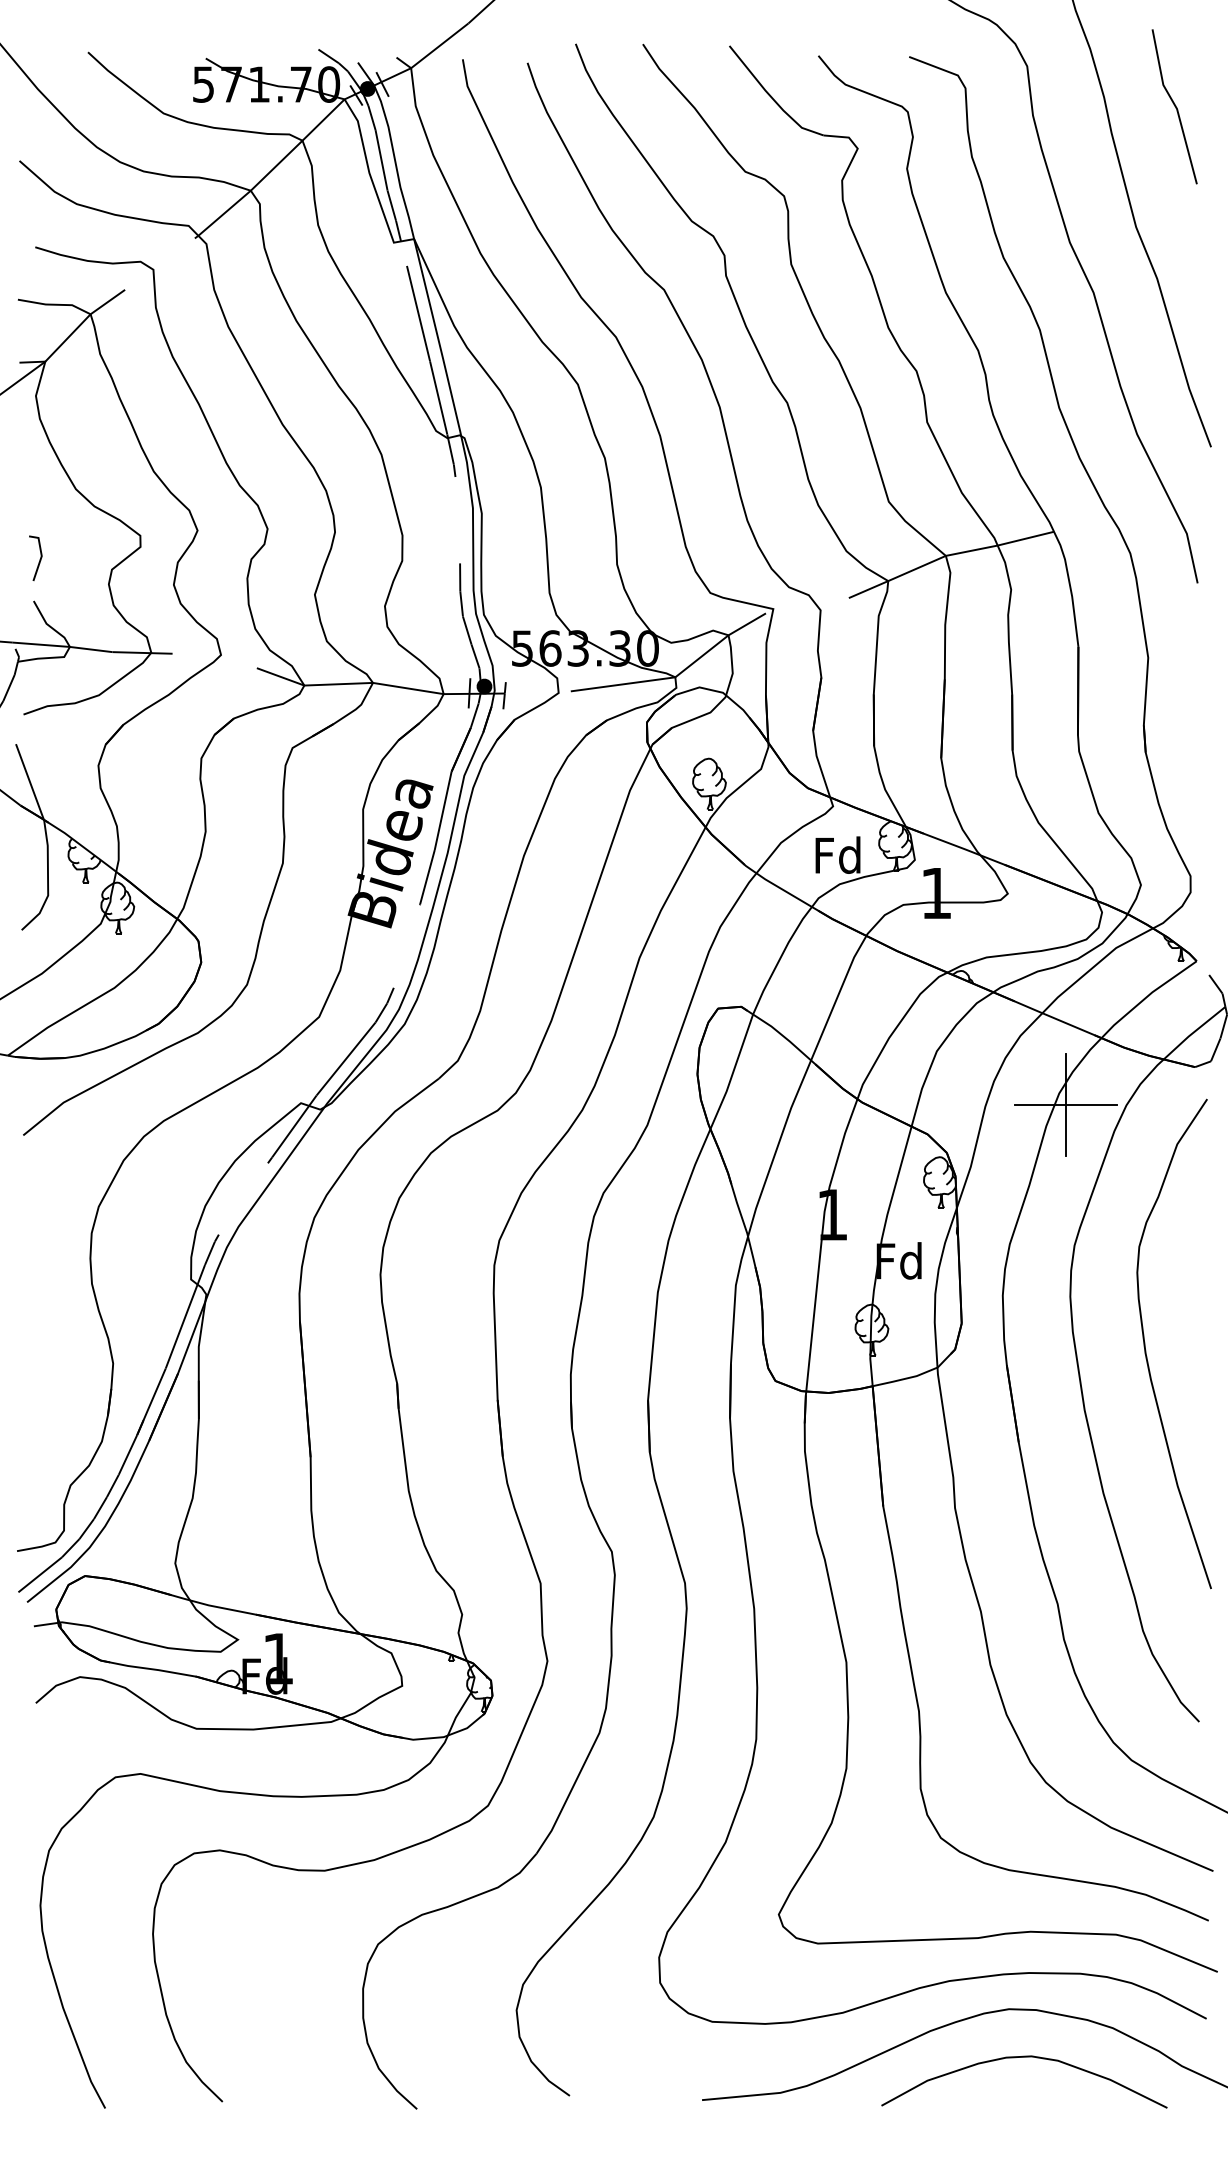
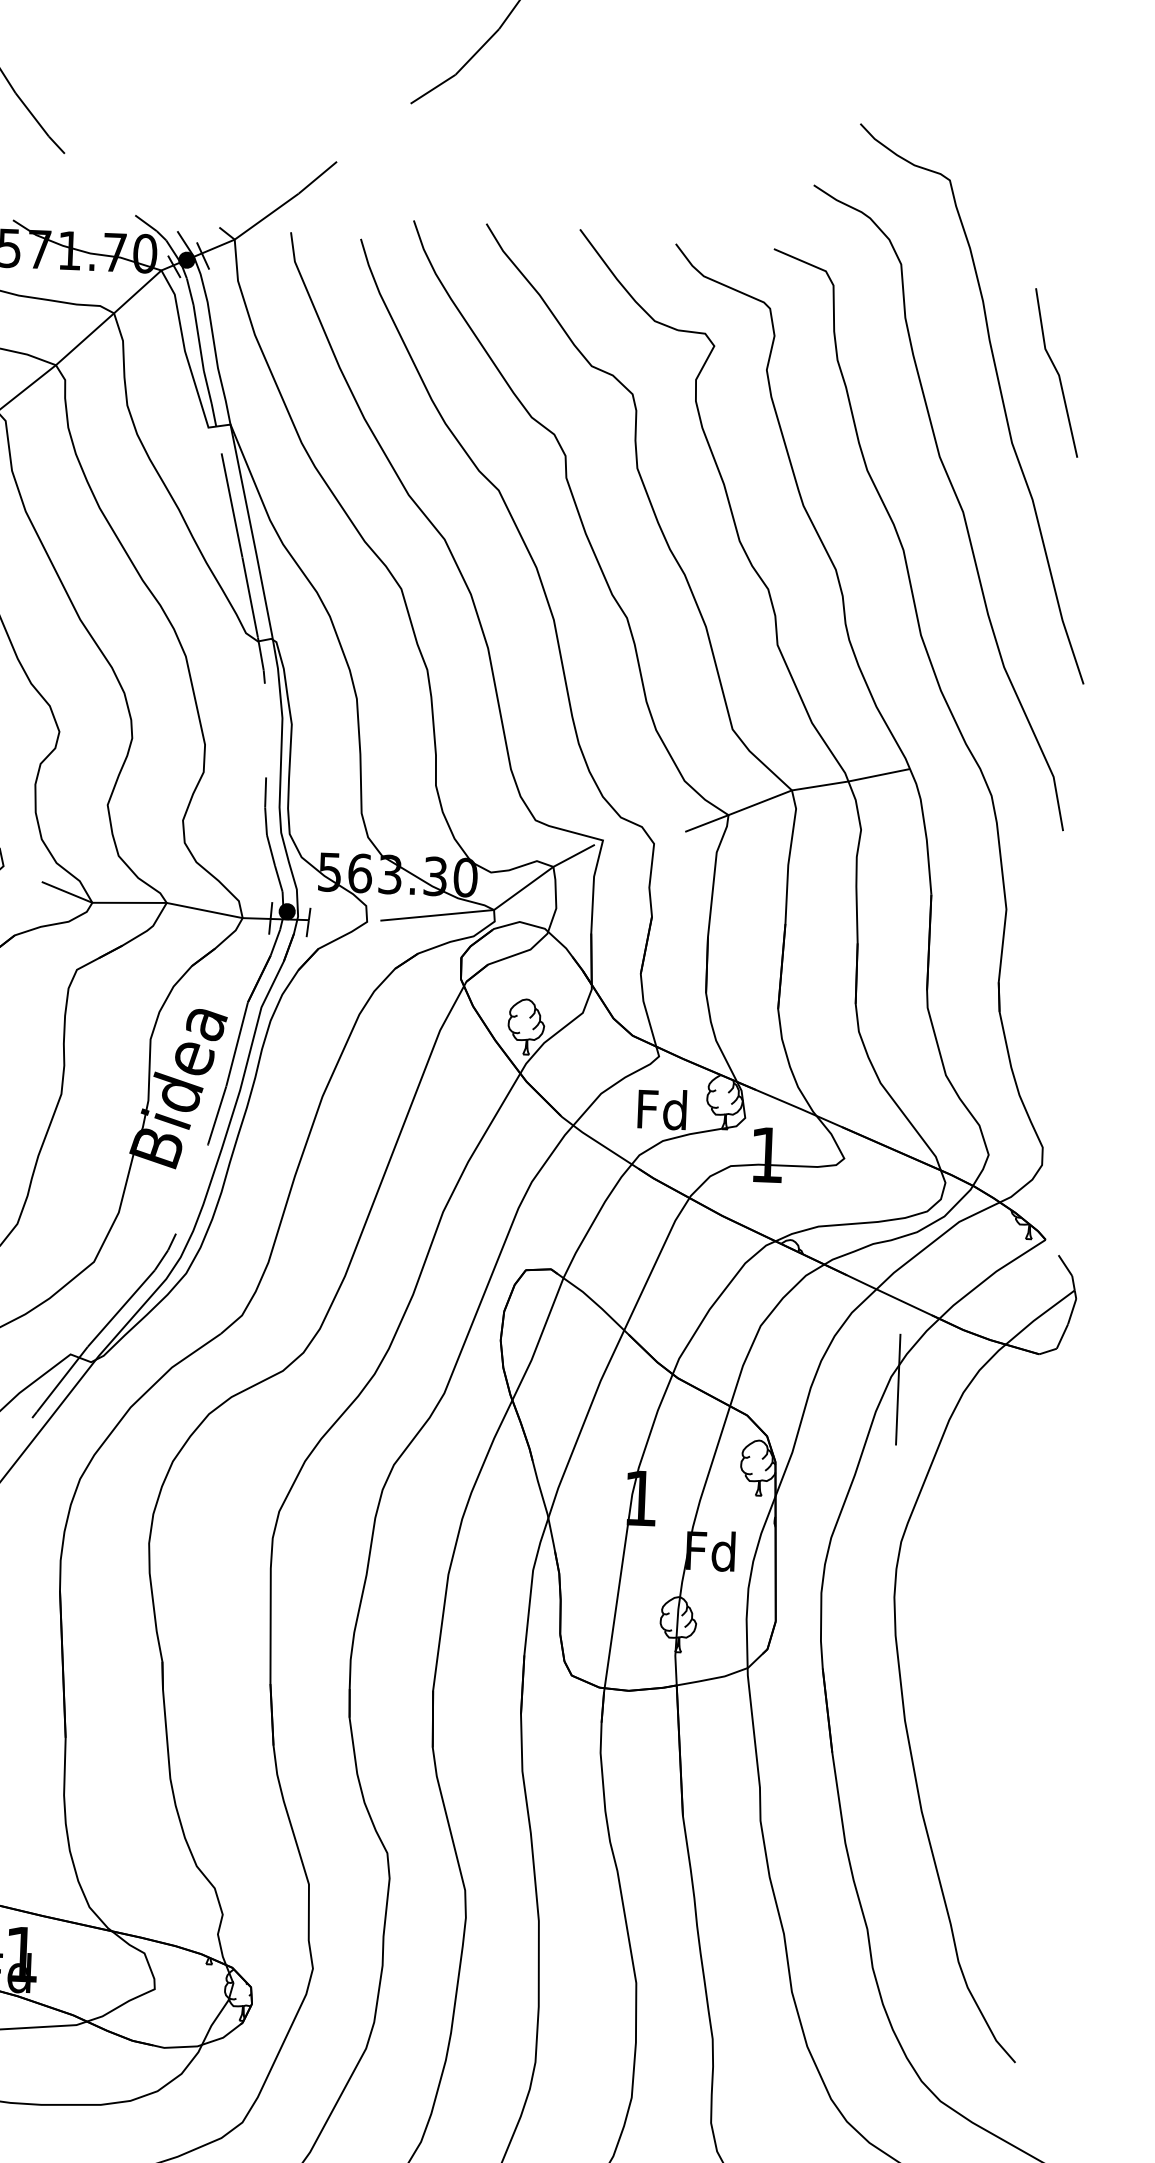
line: (1174, 106) -> (1056, 372), moved
line: (1065, 1105) -> (897, 1390), removed
curve: (1146, 1350) -> (974, 1658), removed

